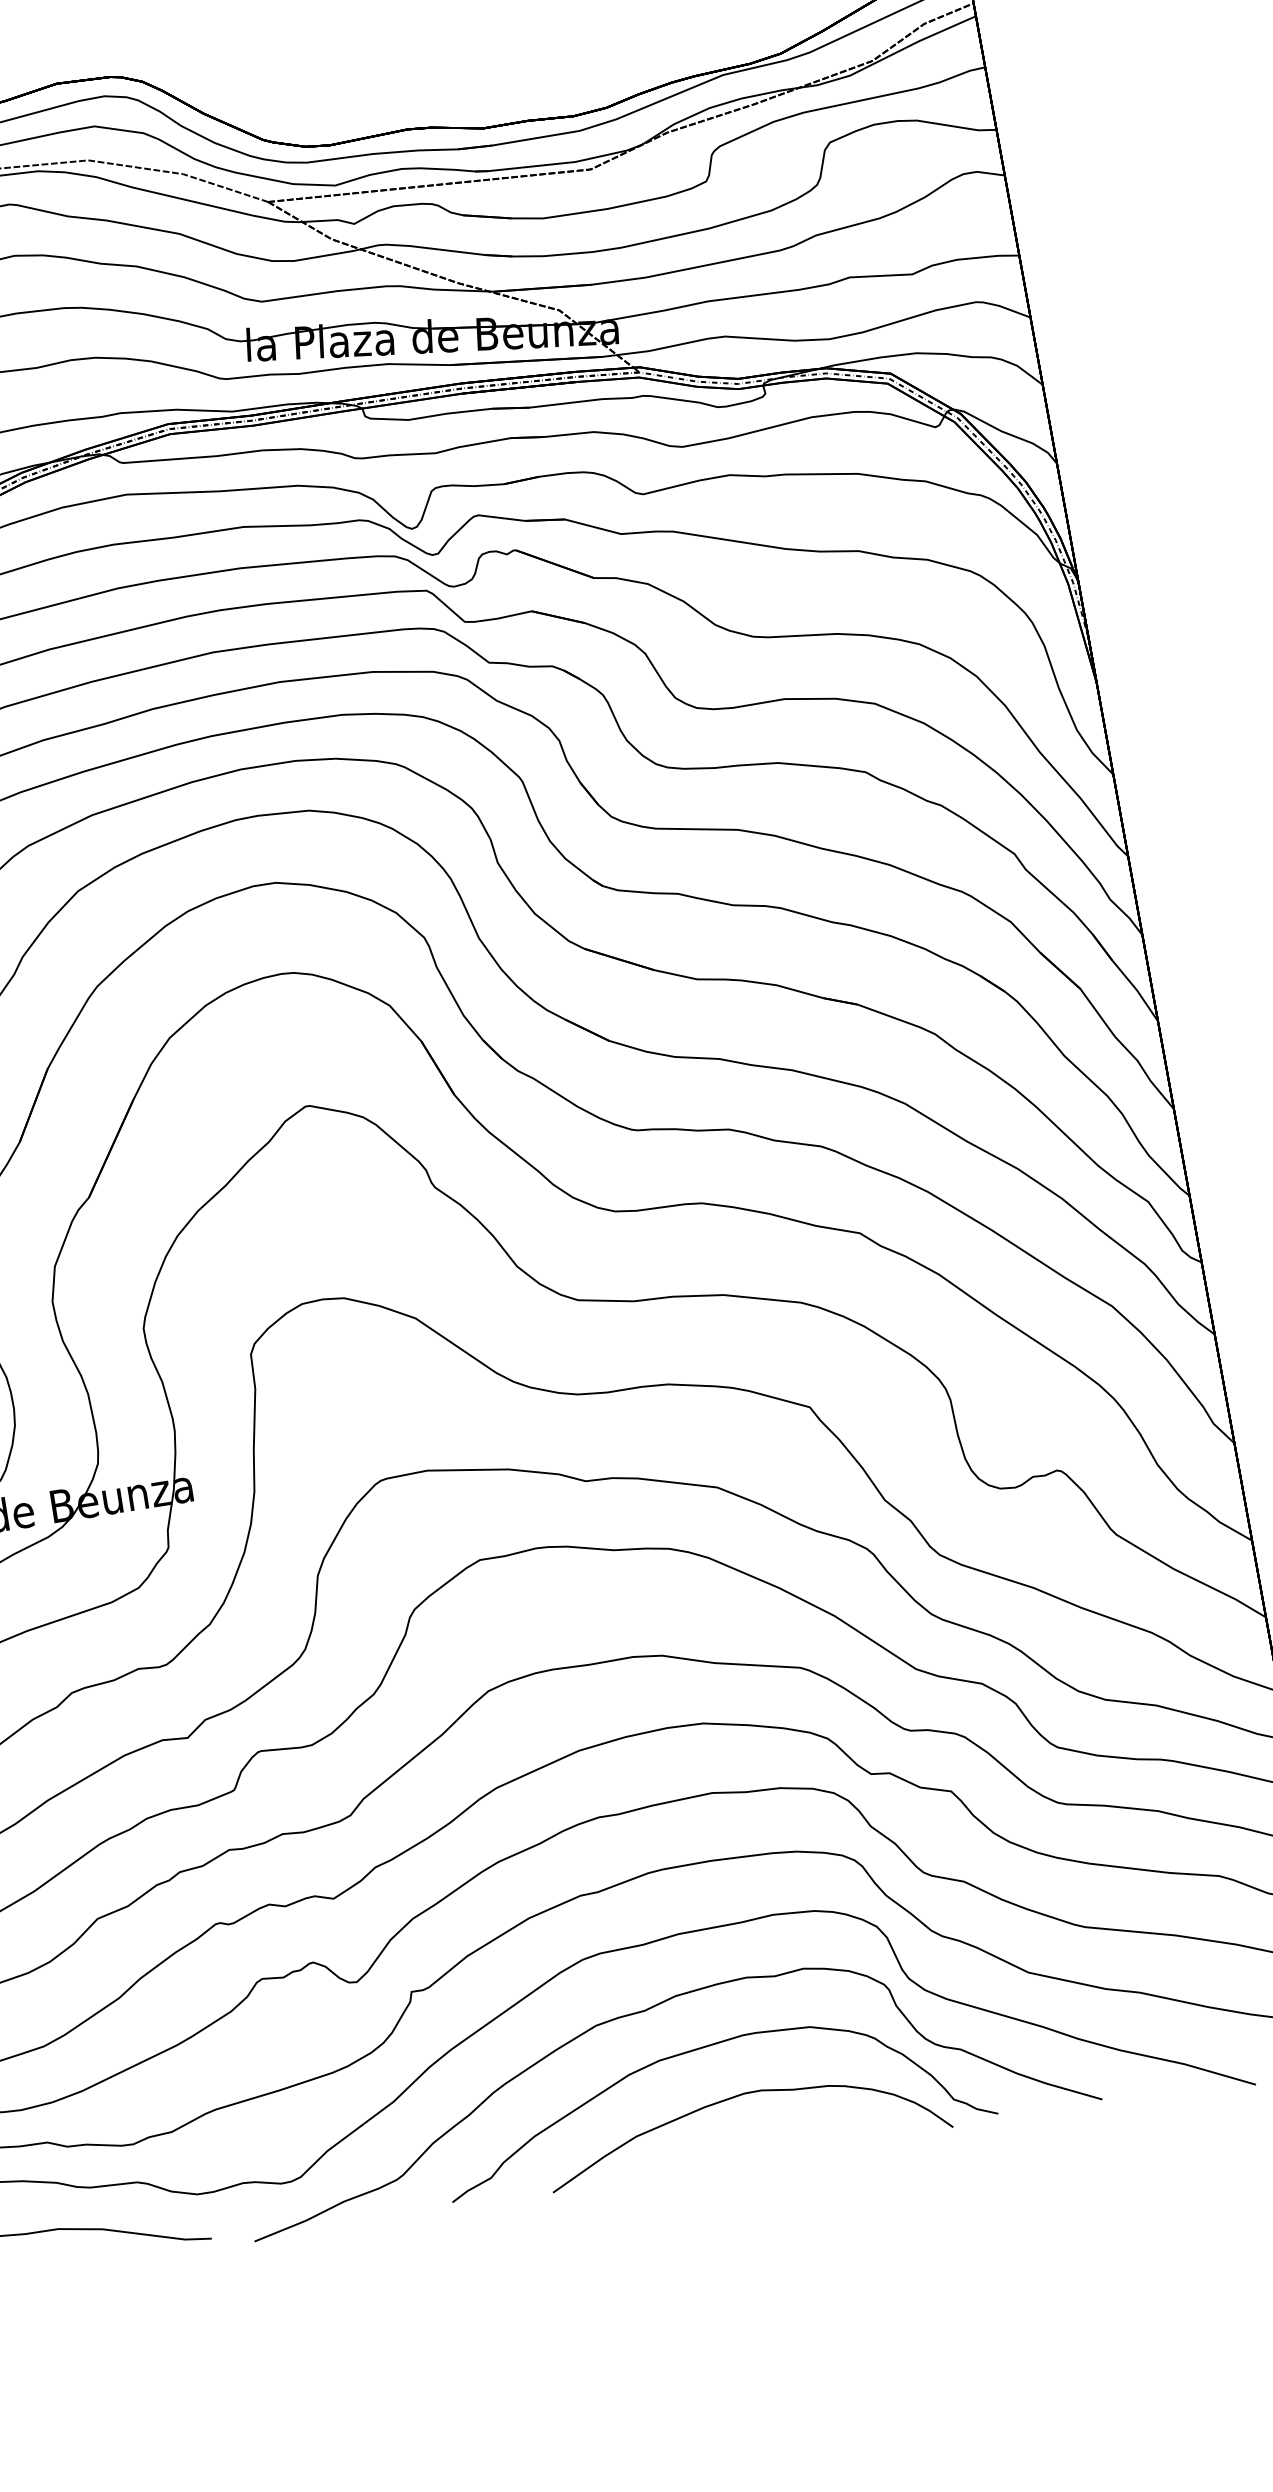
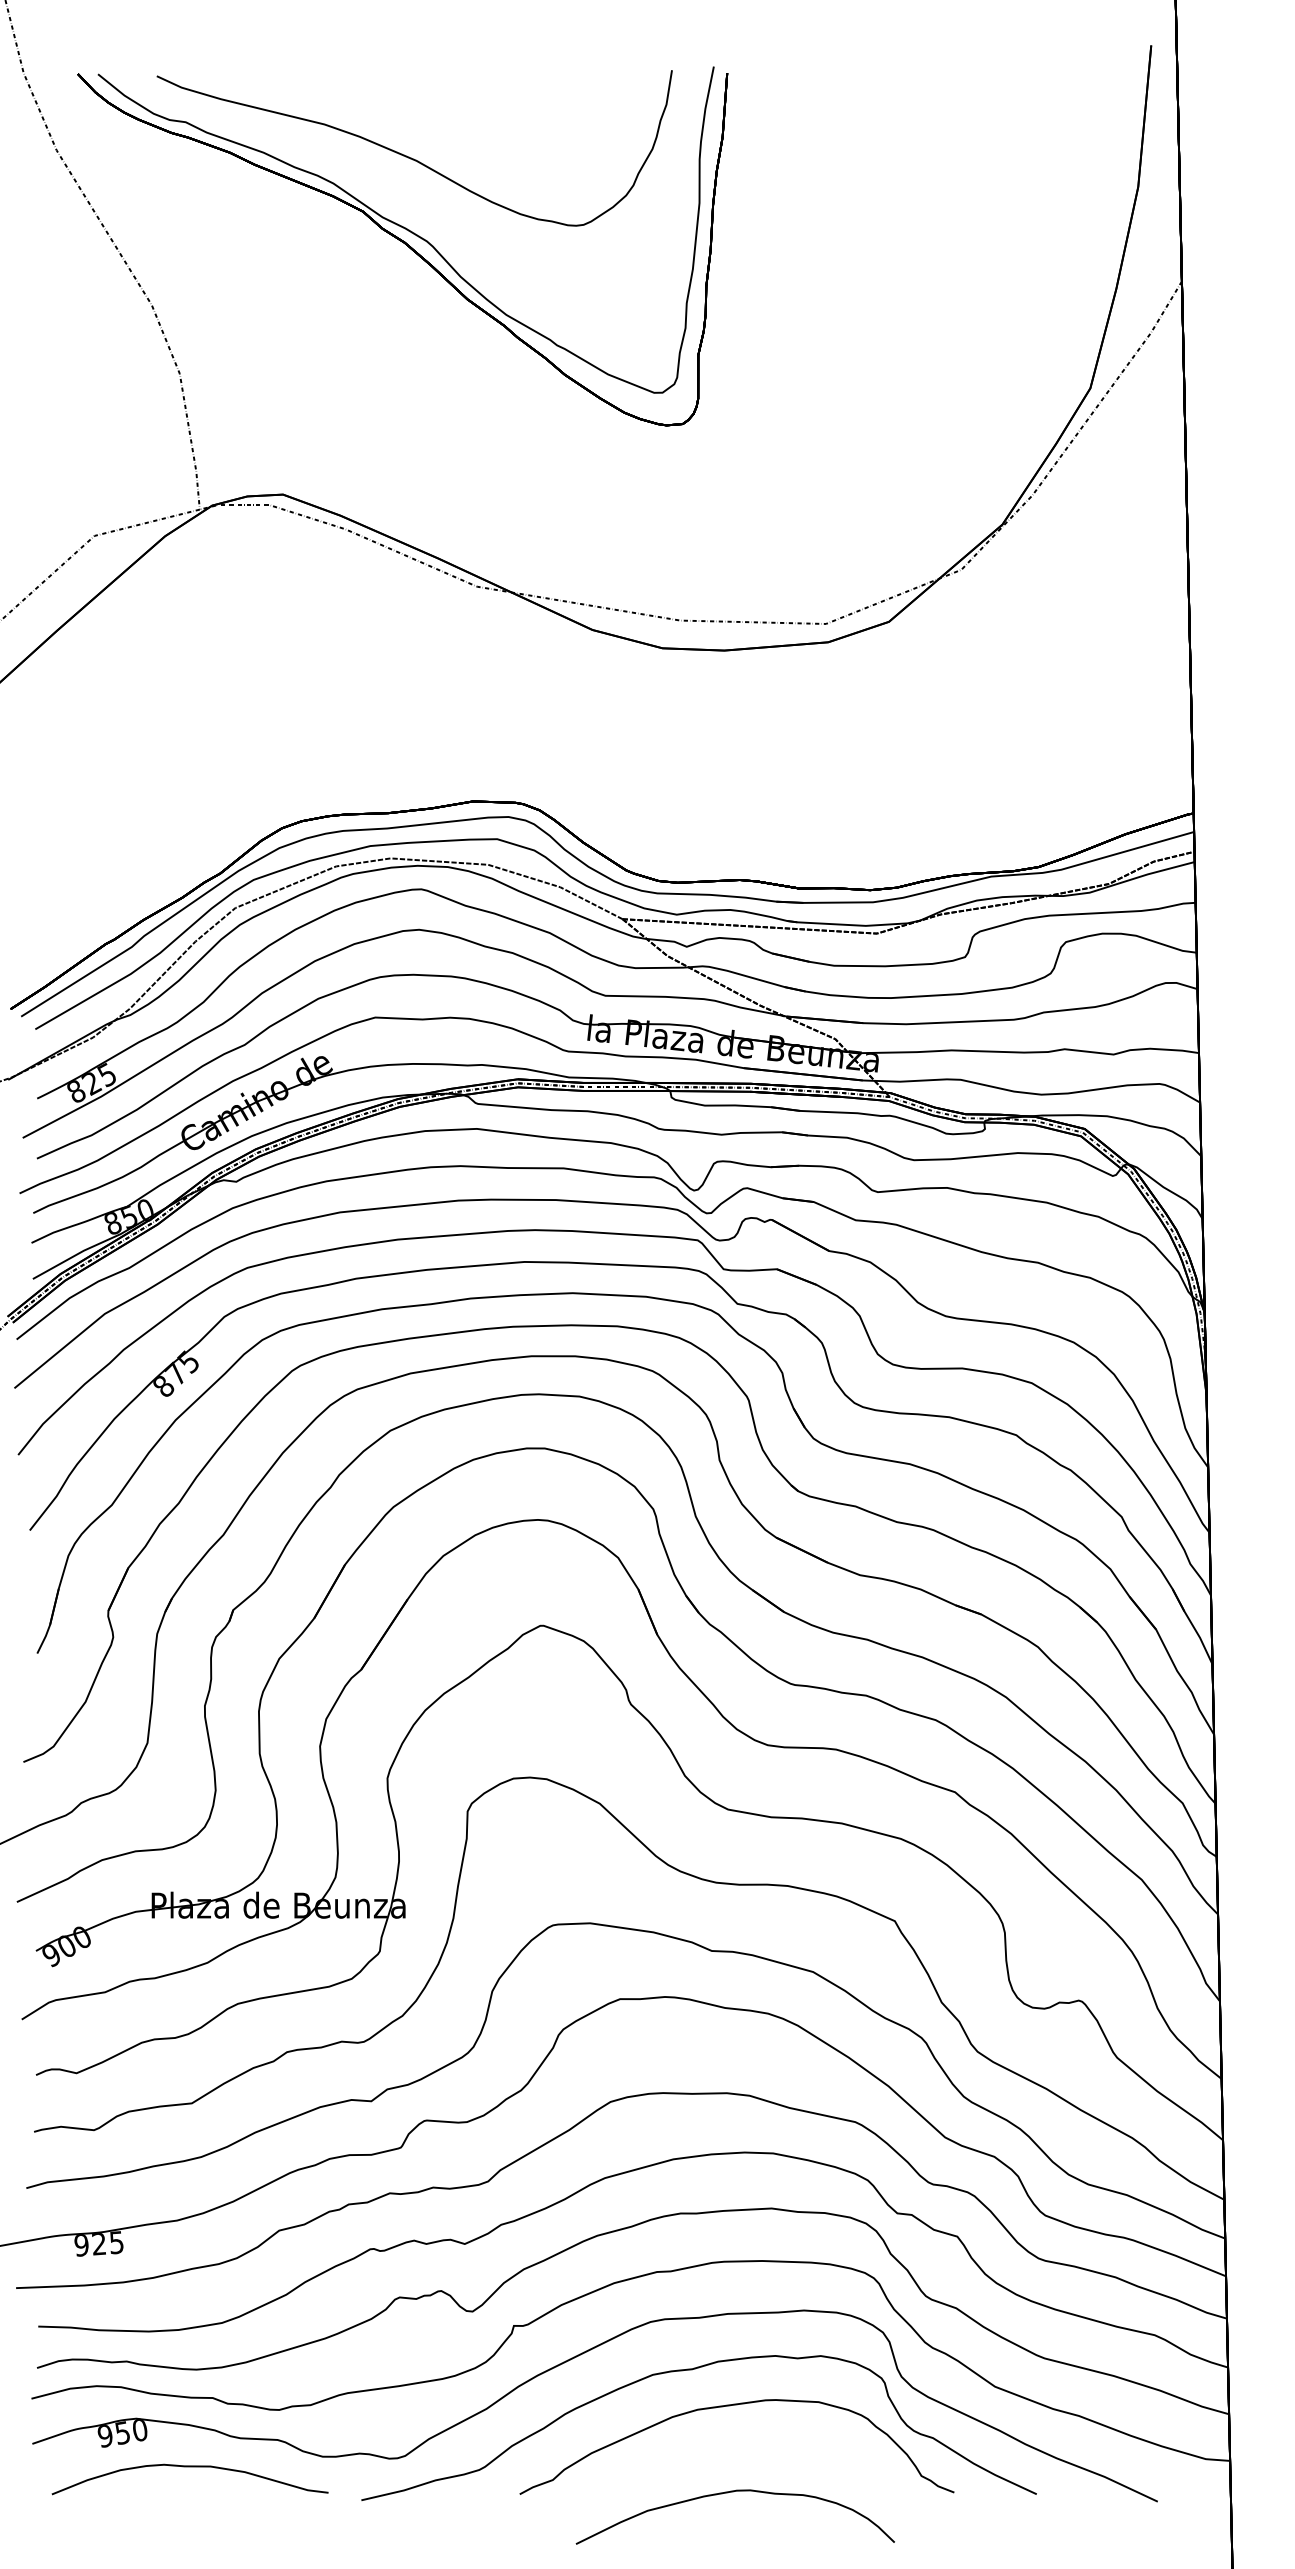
curve: (734, 2098) -> (728, 2493), moved

